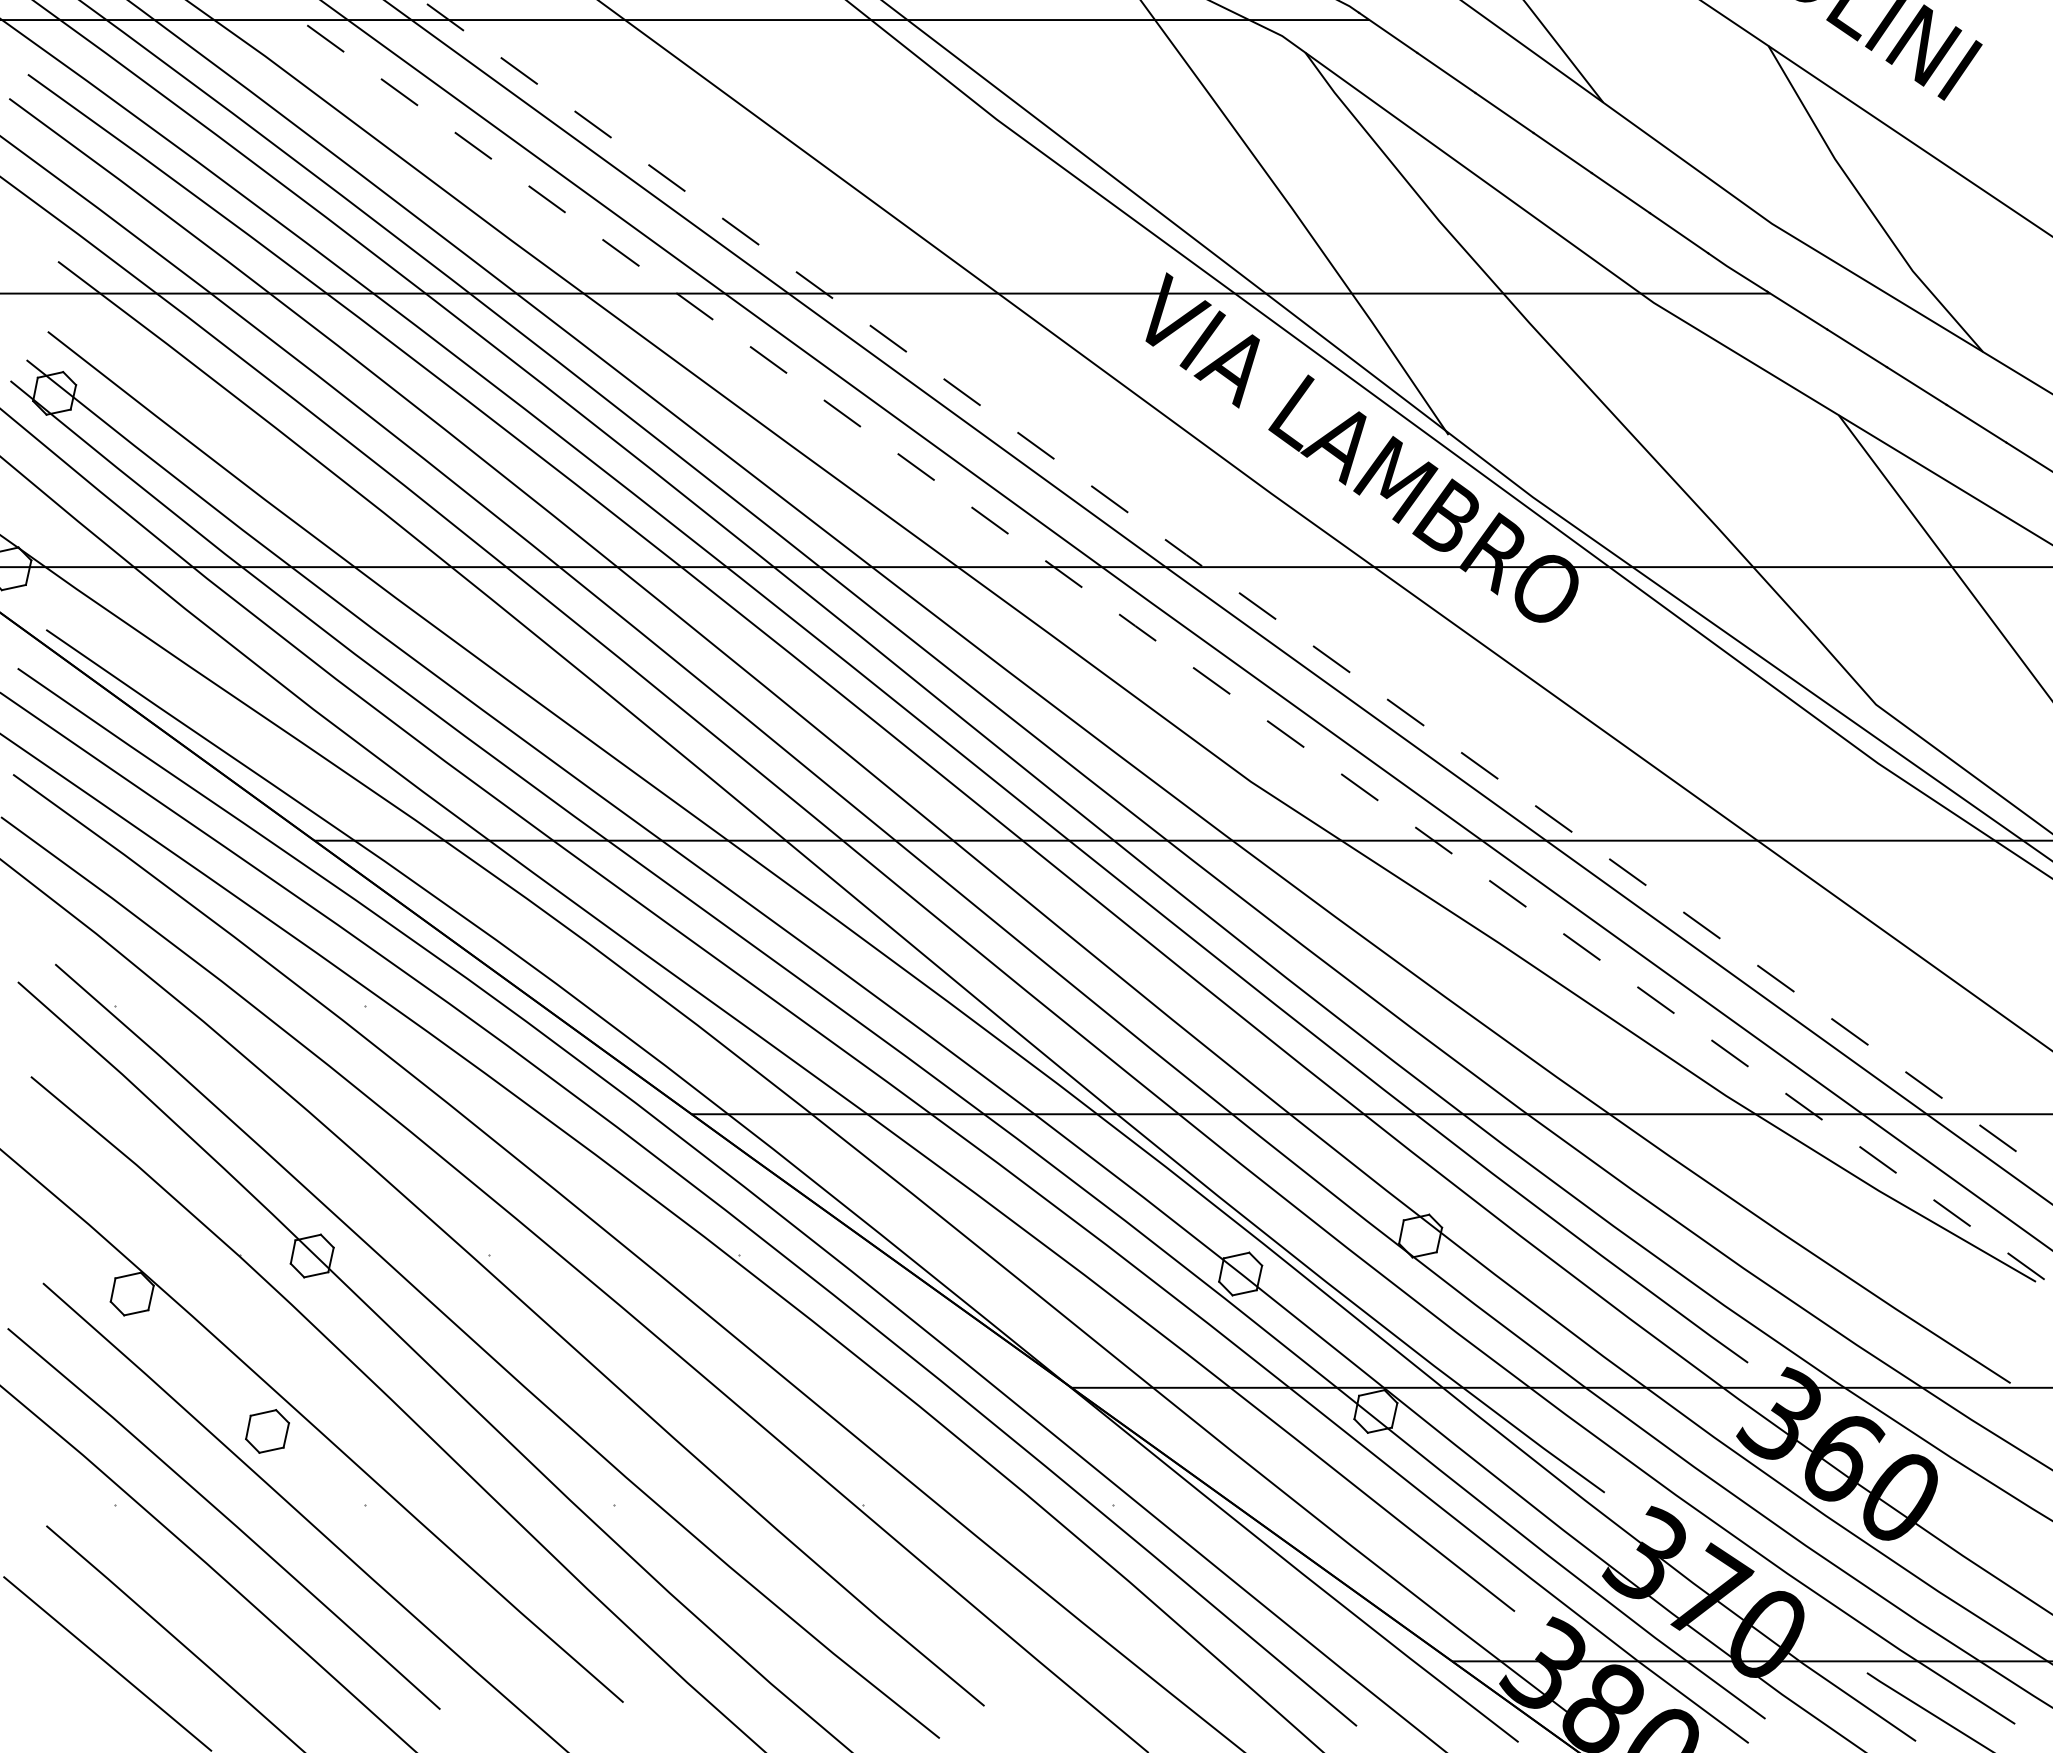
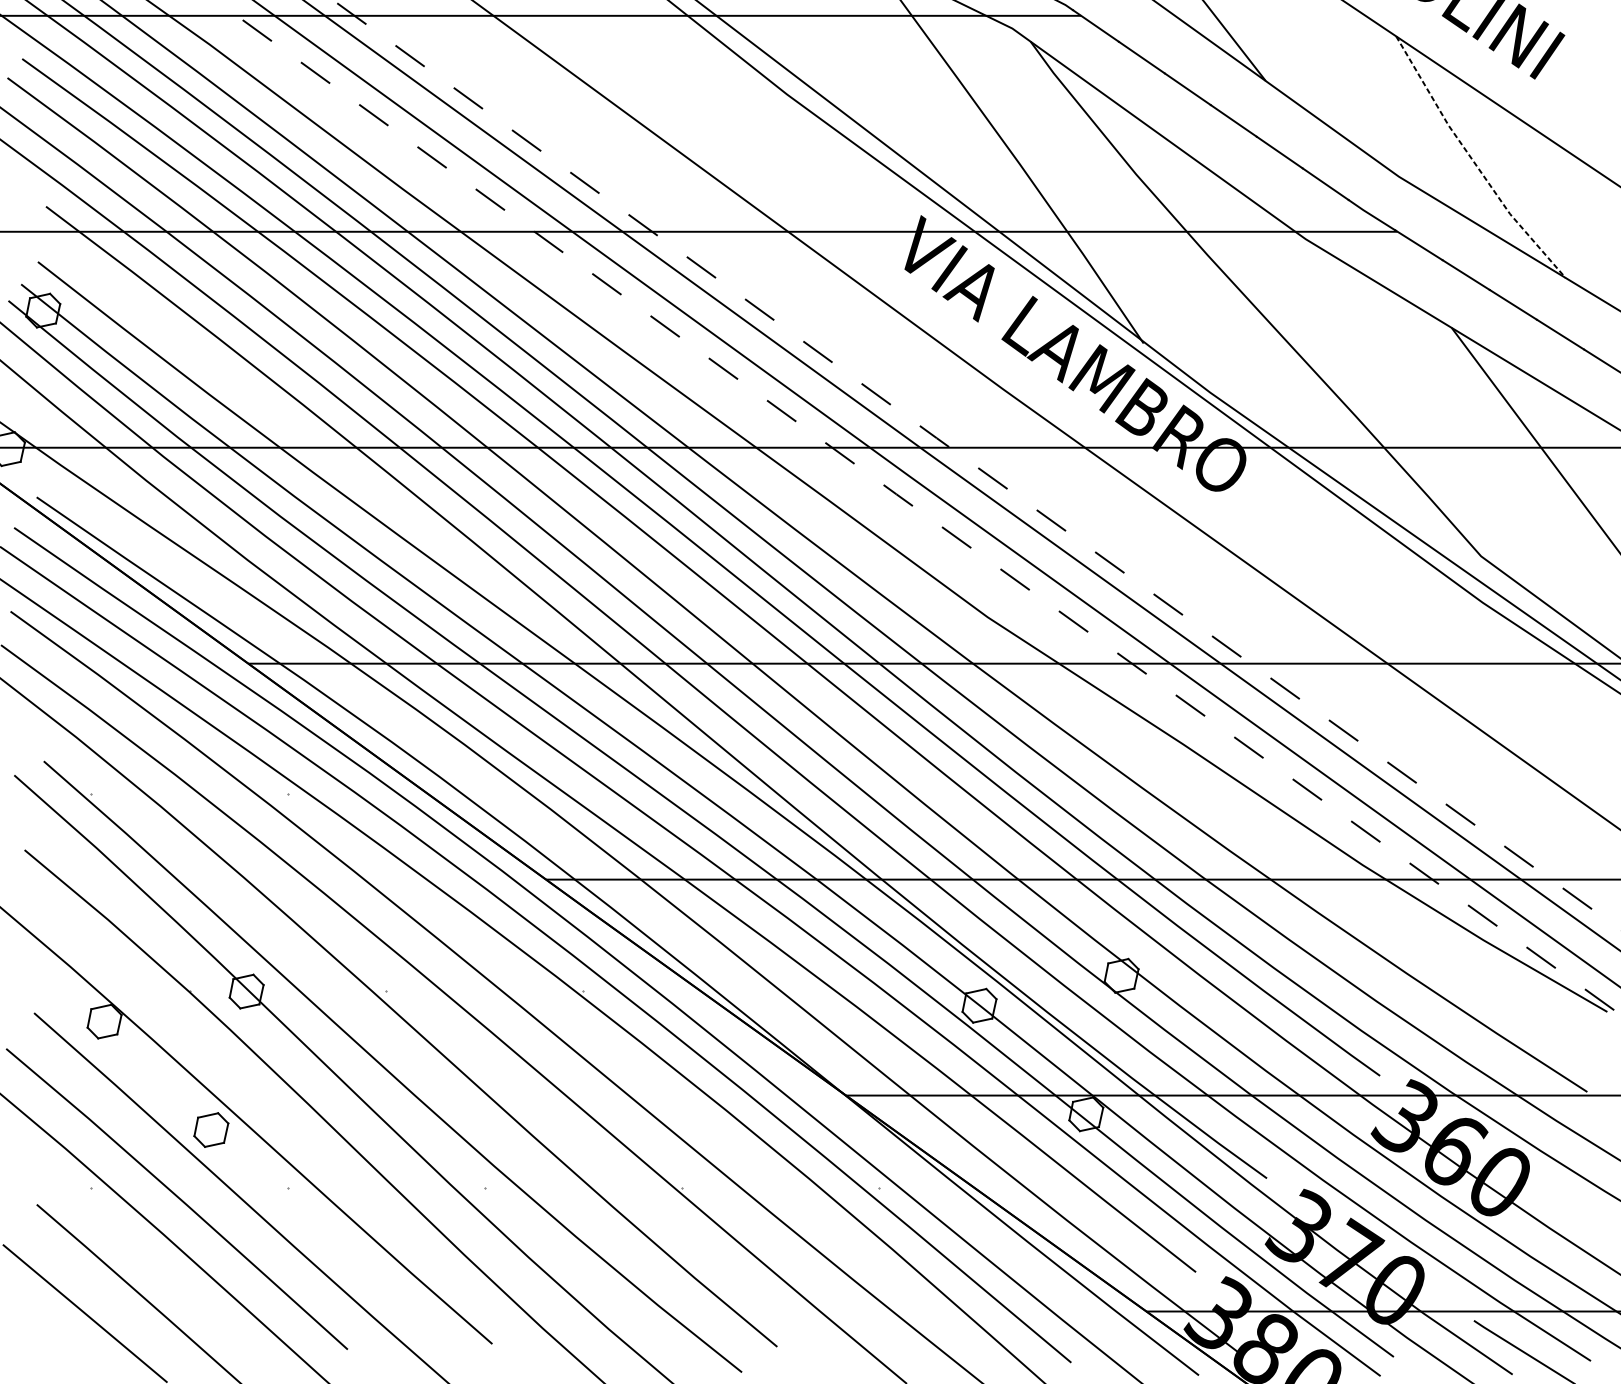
line: (1867, 205) -> (1474, 162), solid -> dashed

